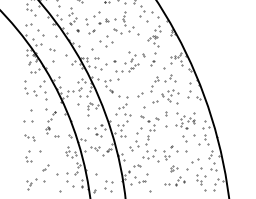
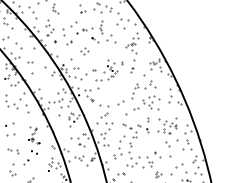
part: (106, 41) -> (84, 51), size x0.6
part: (52, 122) -> (34, 134), size x0.6

